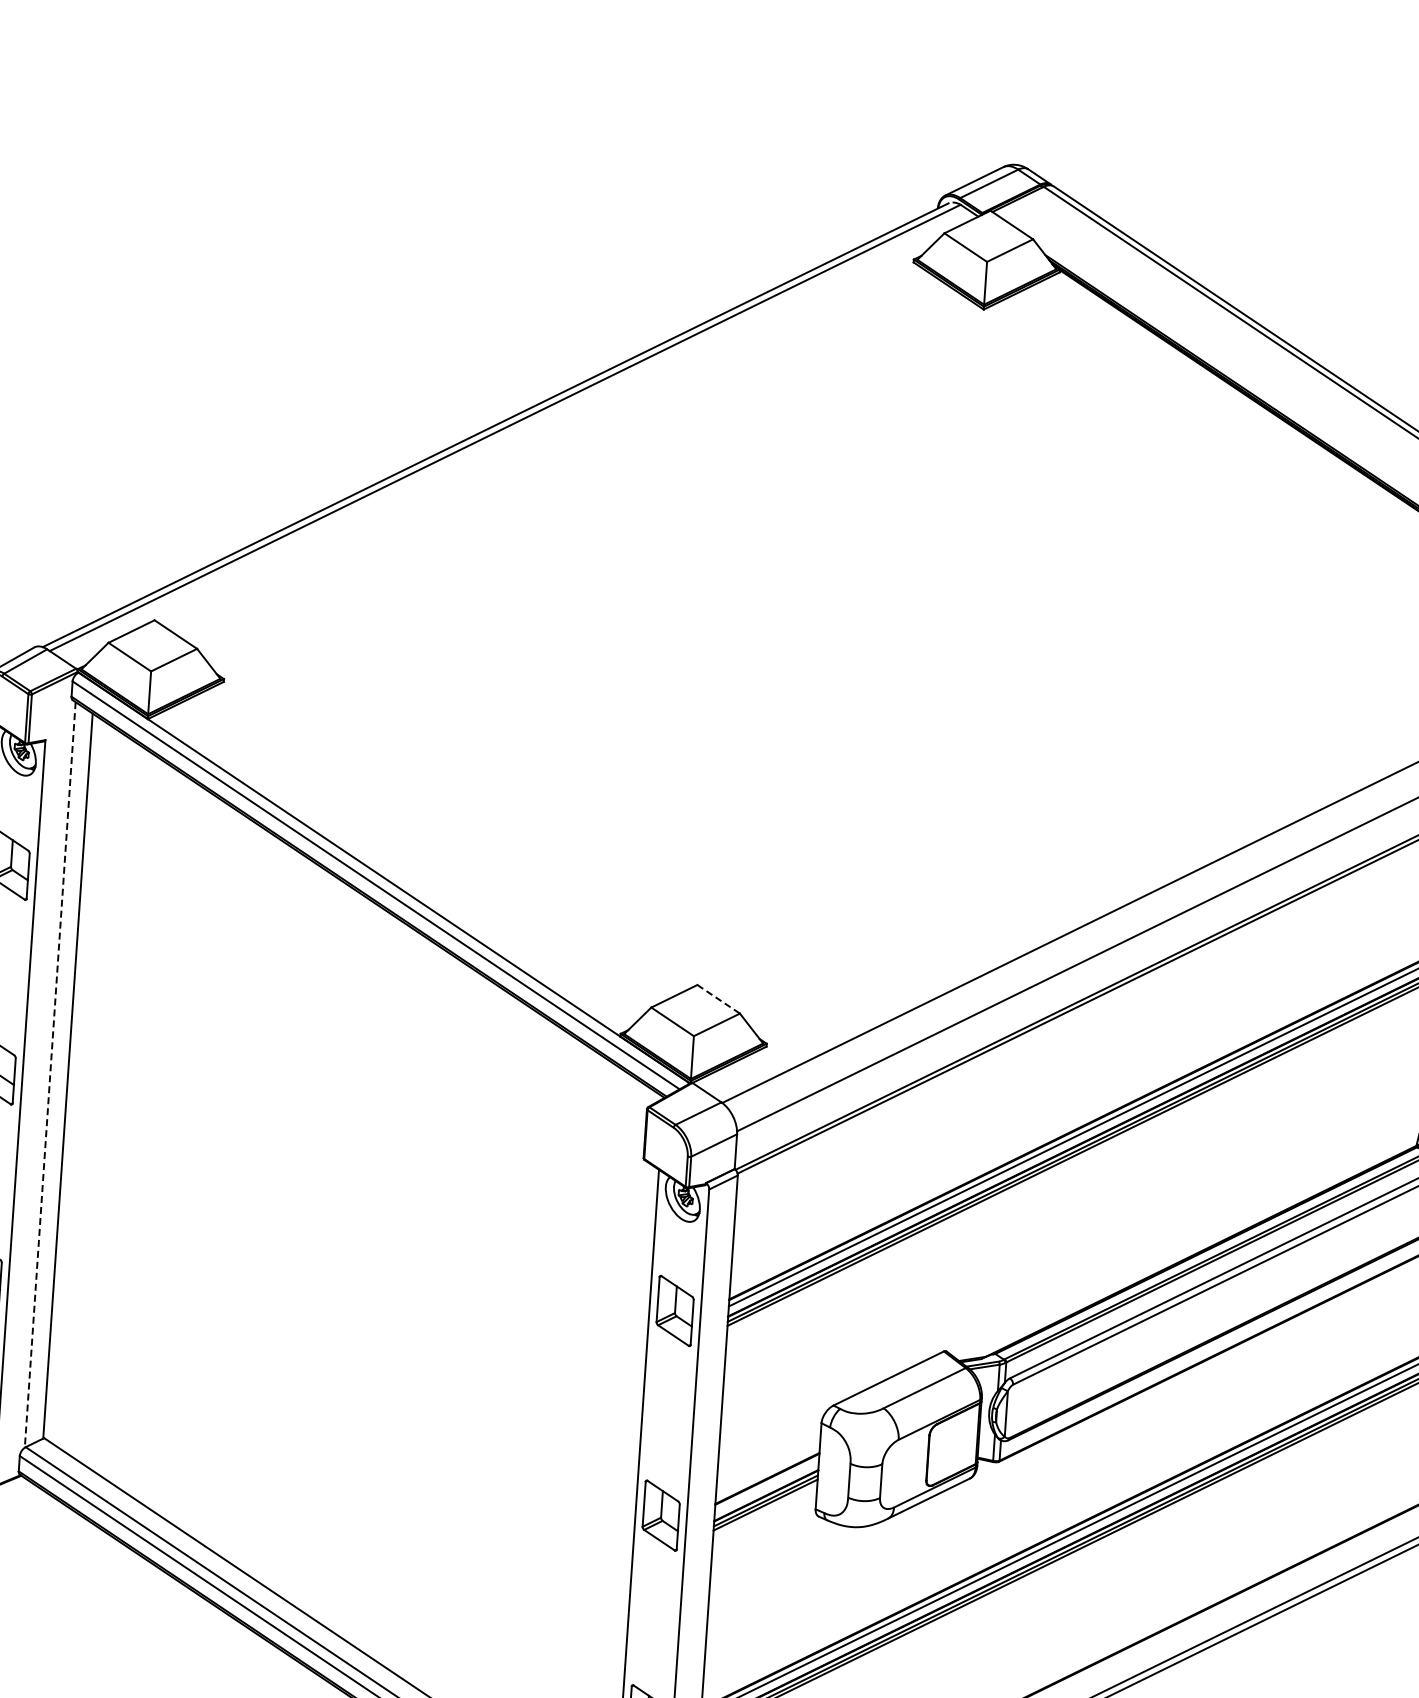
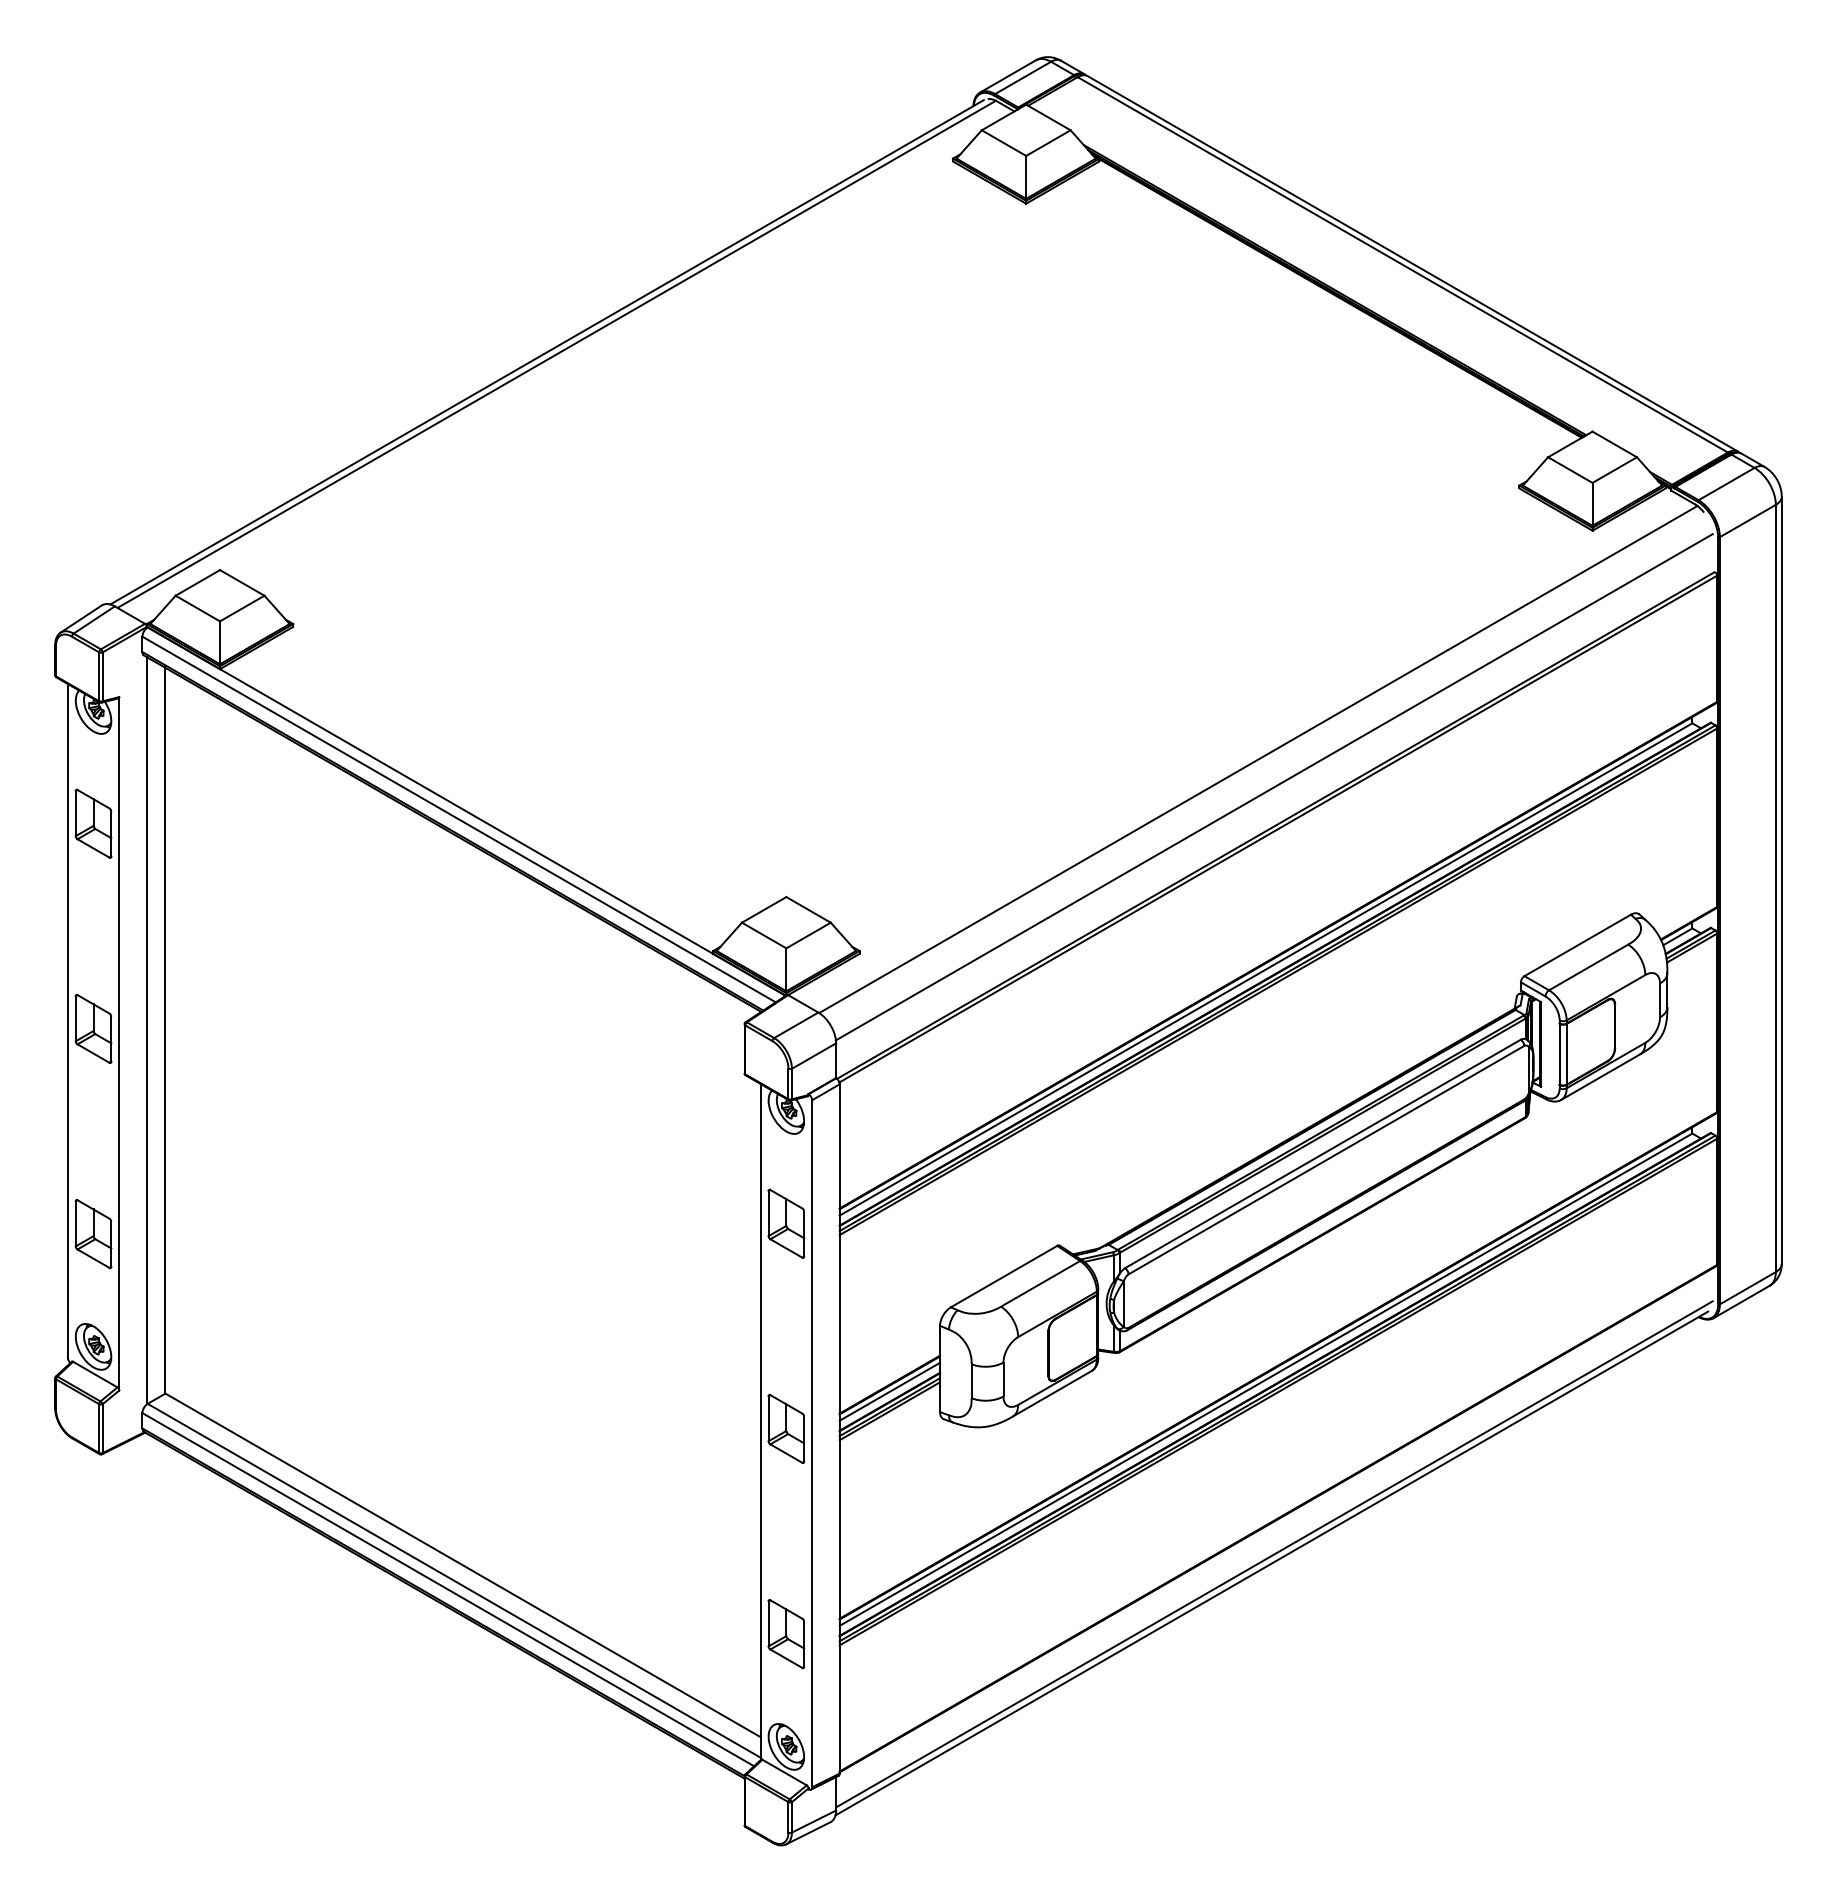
line: (718, 998) -> (808, 909), dashed -> solid
line: (49, 1074) -> (146, 1030), dashed -> solid
line: (766, 1485) -> (889, 1391), added

